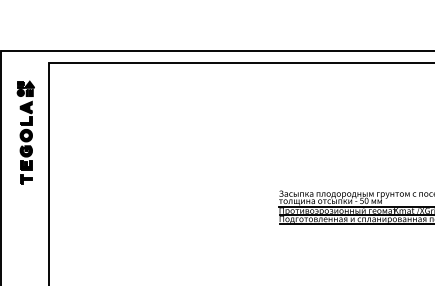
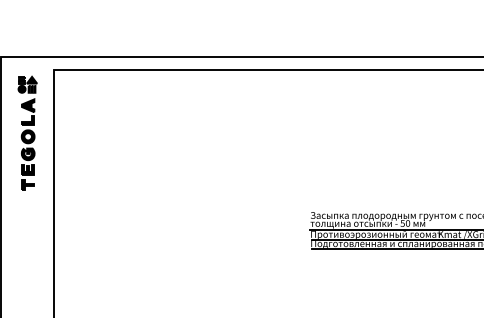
part: (25, 131) -> (27, 132), moved

